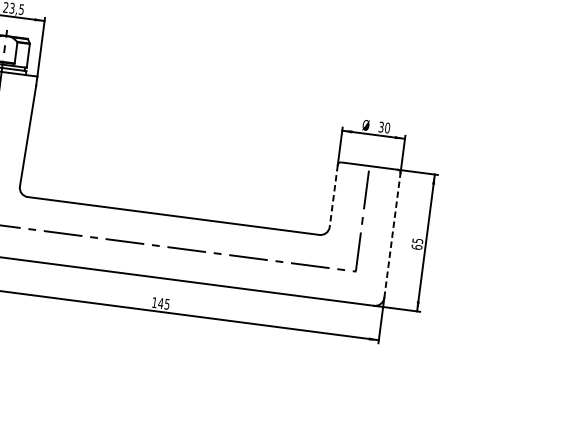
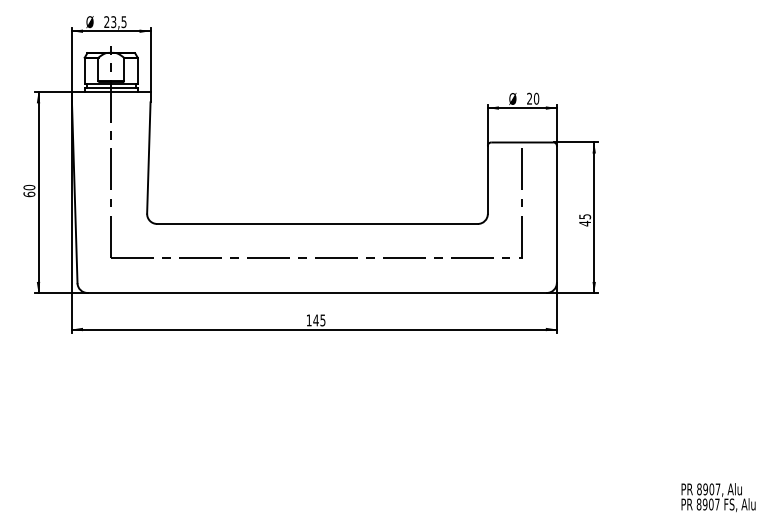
text: (381, 126) -> (529, 98), 30 -> 20
line: (333, 196) -> (487, 180), dashed -> solid
line: (392, 235) -> (556, 214), dashed -> solid
text: (417, 247) -> (585, 223), 65 -> 45

